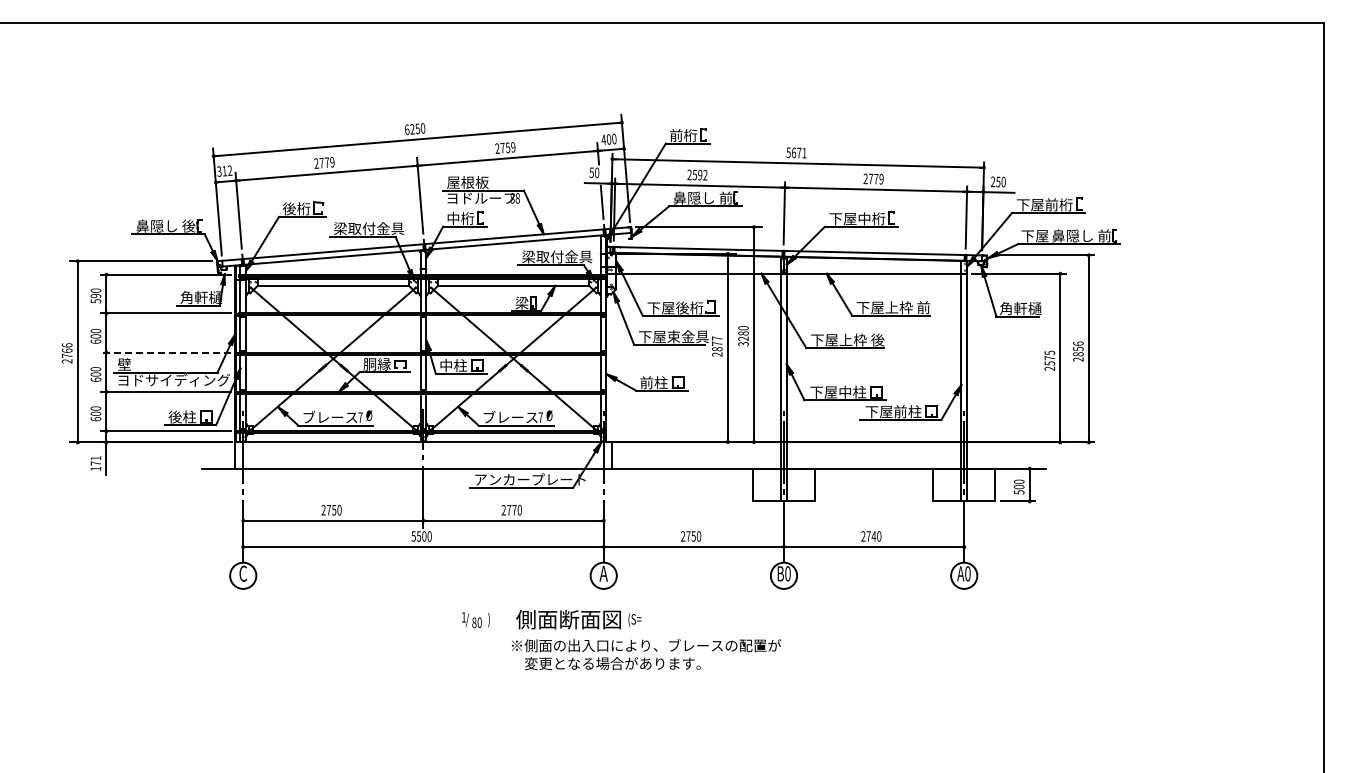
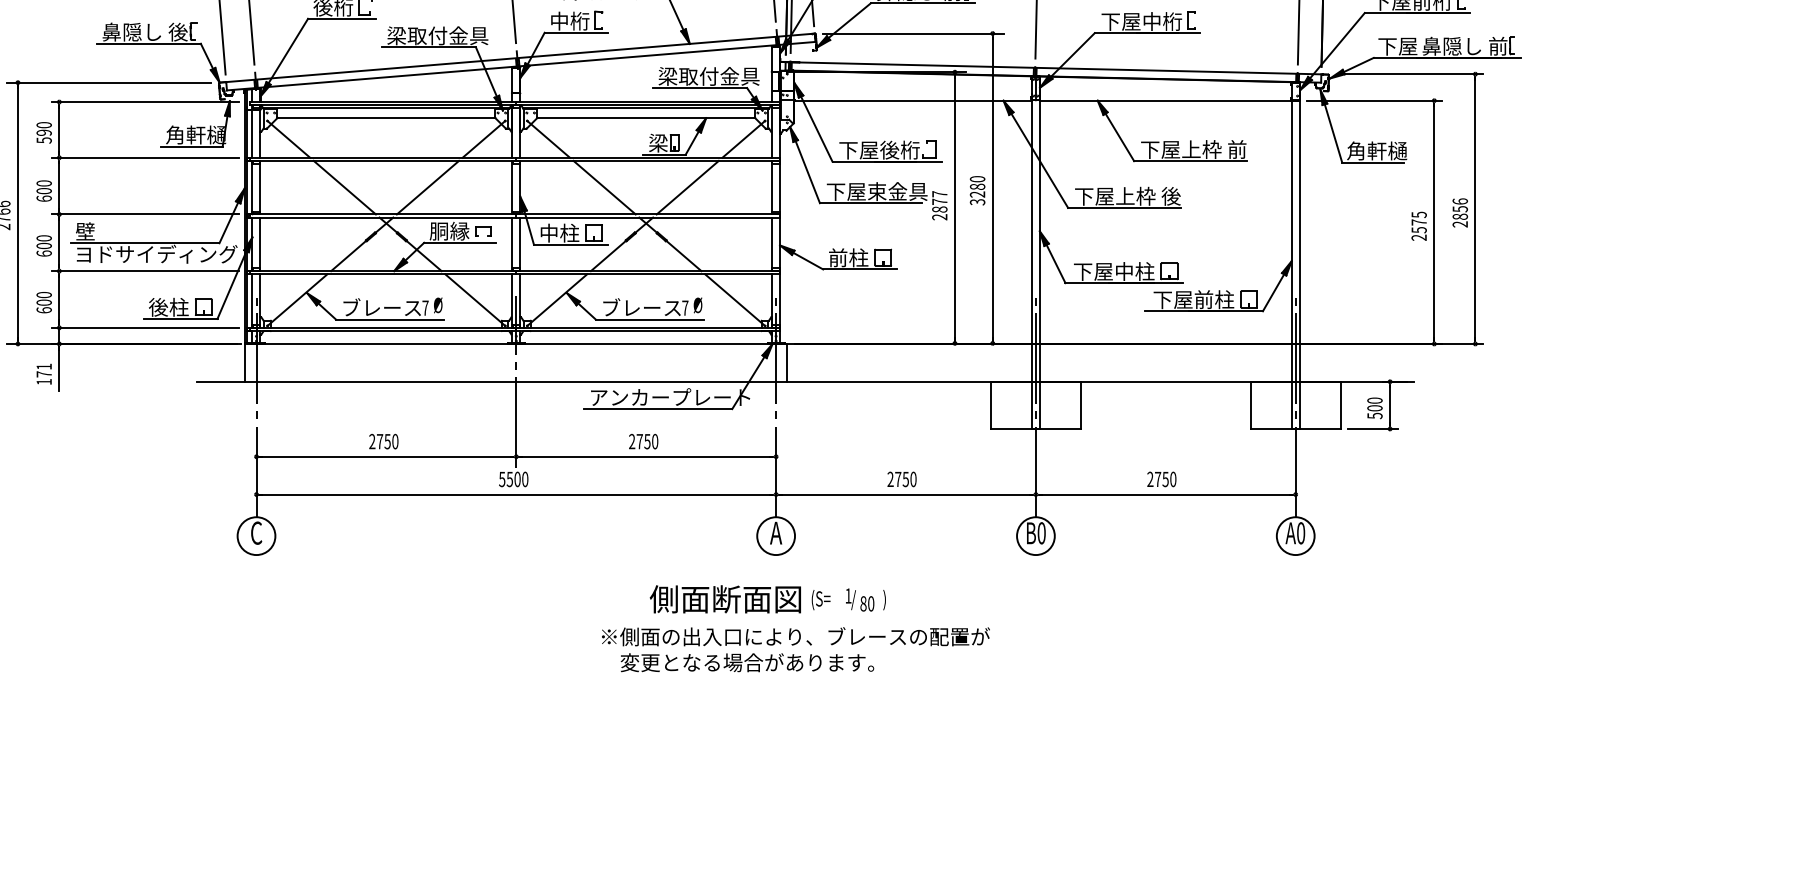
line: (166, 352) -> (145, 214), dashed -> solid
text: (514, 510) -> (647, 441), 2770 -> 2750
text: (873, 536) -> (1164, 479), 2740 -> 2750
text: (475, 620) -> (865, 600), moved
text: (646, 654) -> (795, 649), moved

